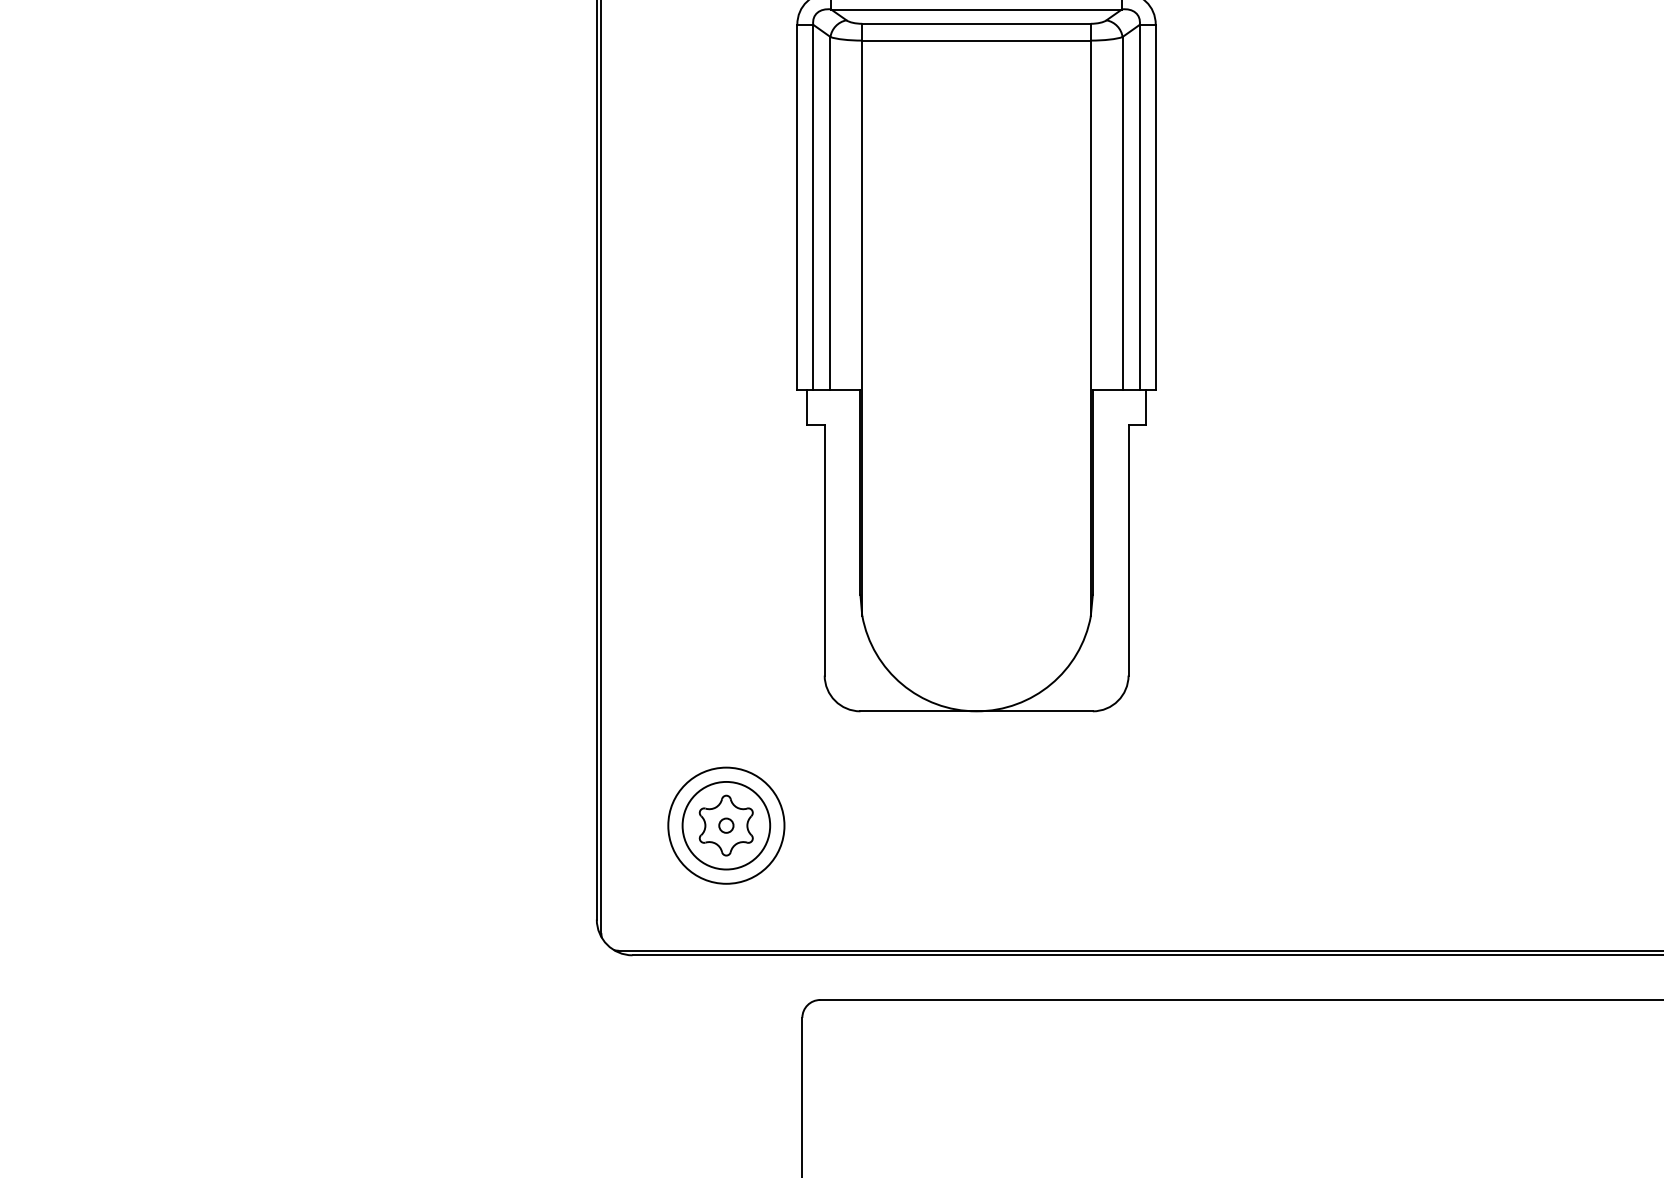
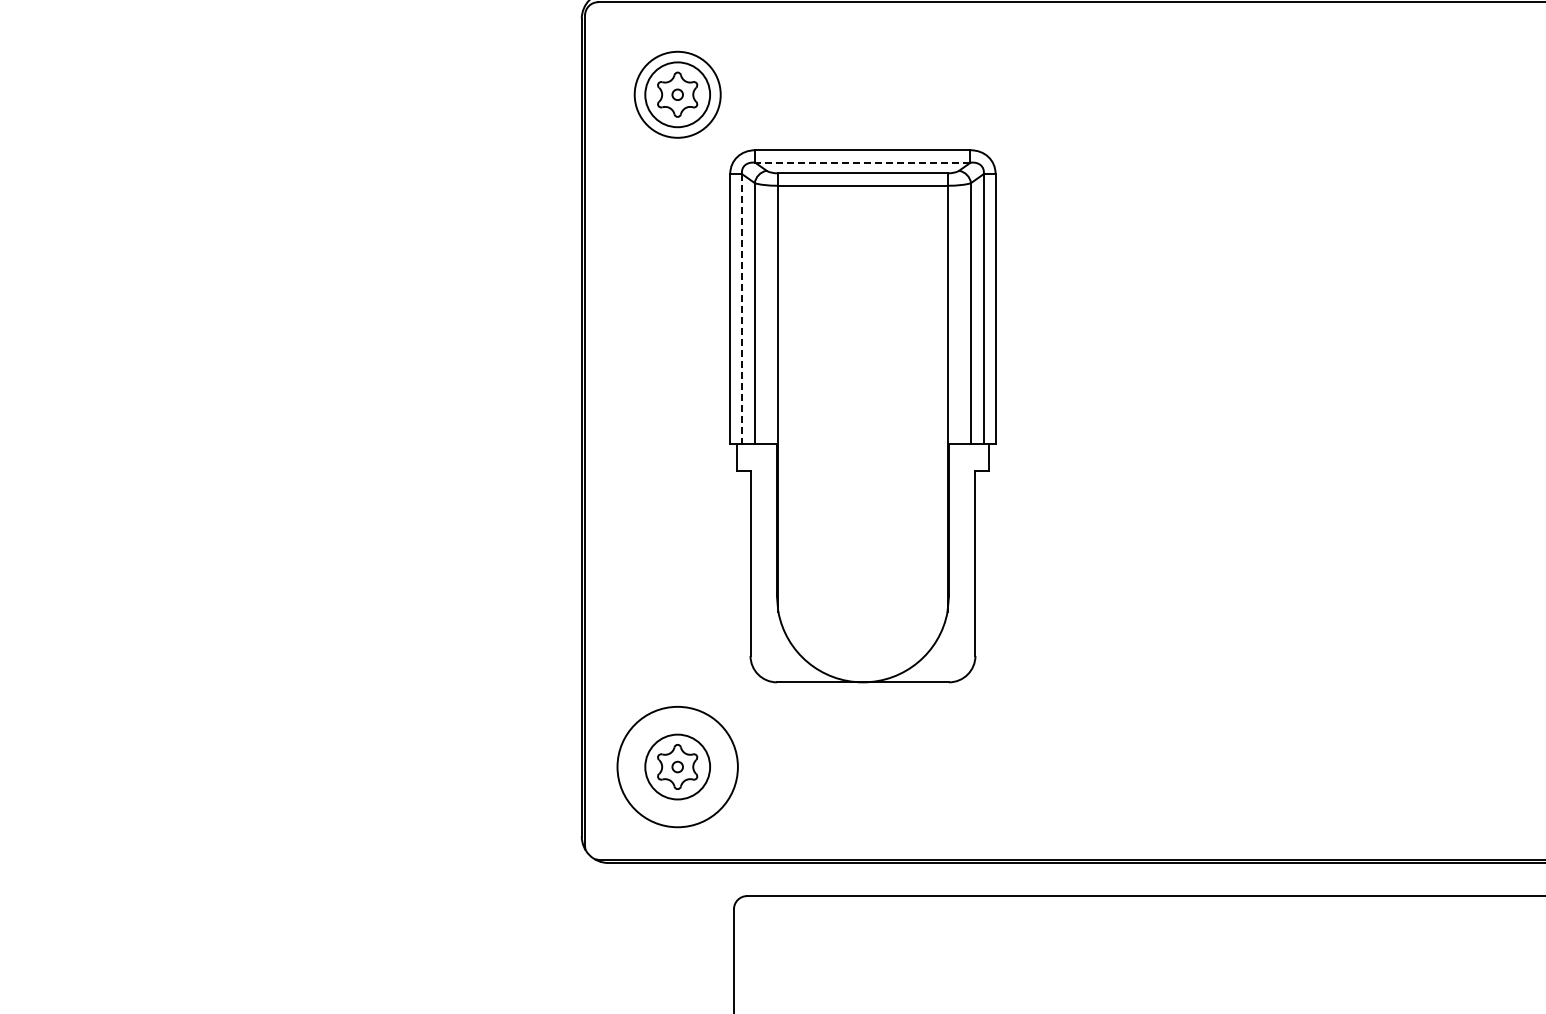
line: (975, 9) -> (862, 162), solid -> dashed
line: (813, 207) -> (742, 309), solid -> dashed
circle: (726, 826) -> (677, 767), size x1.4

